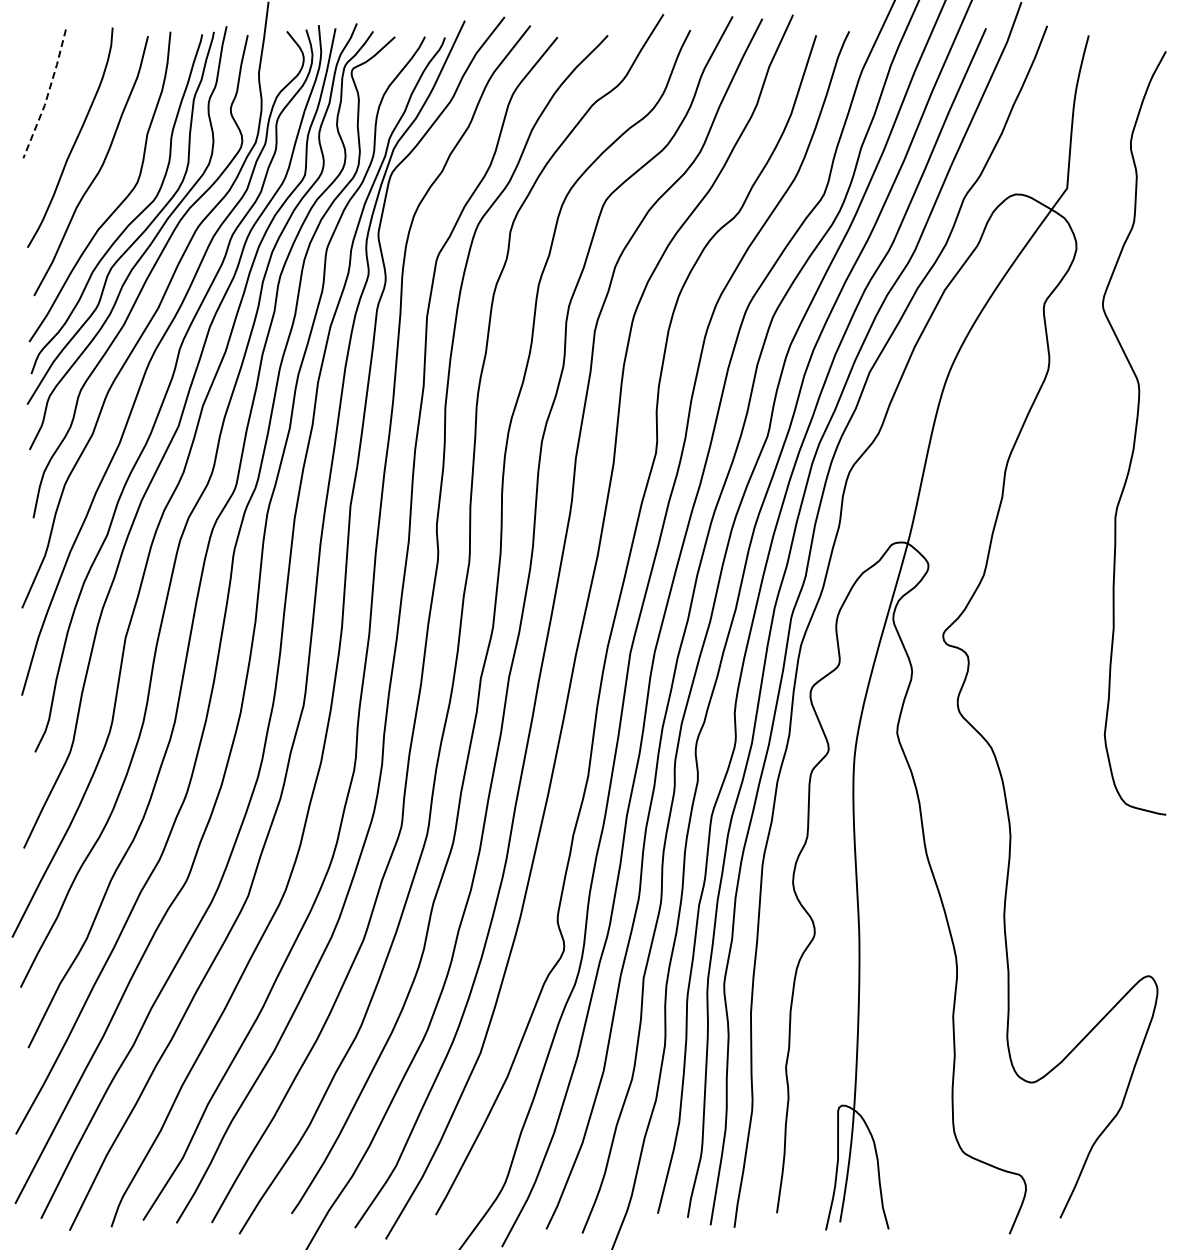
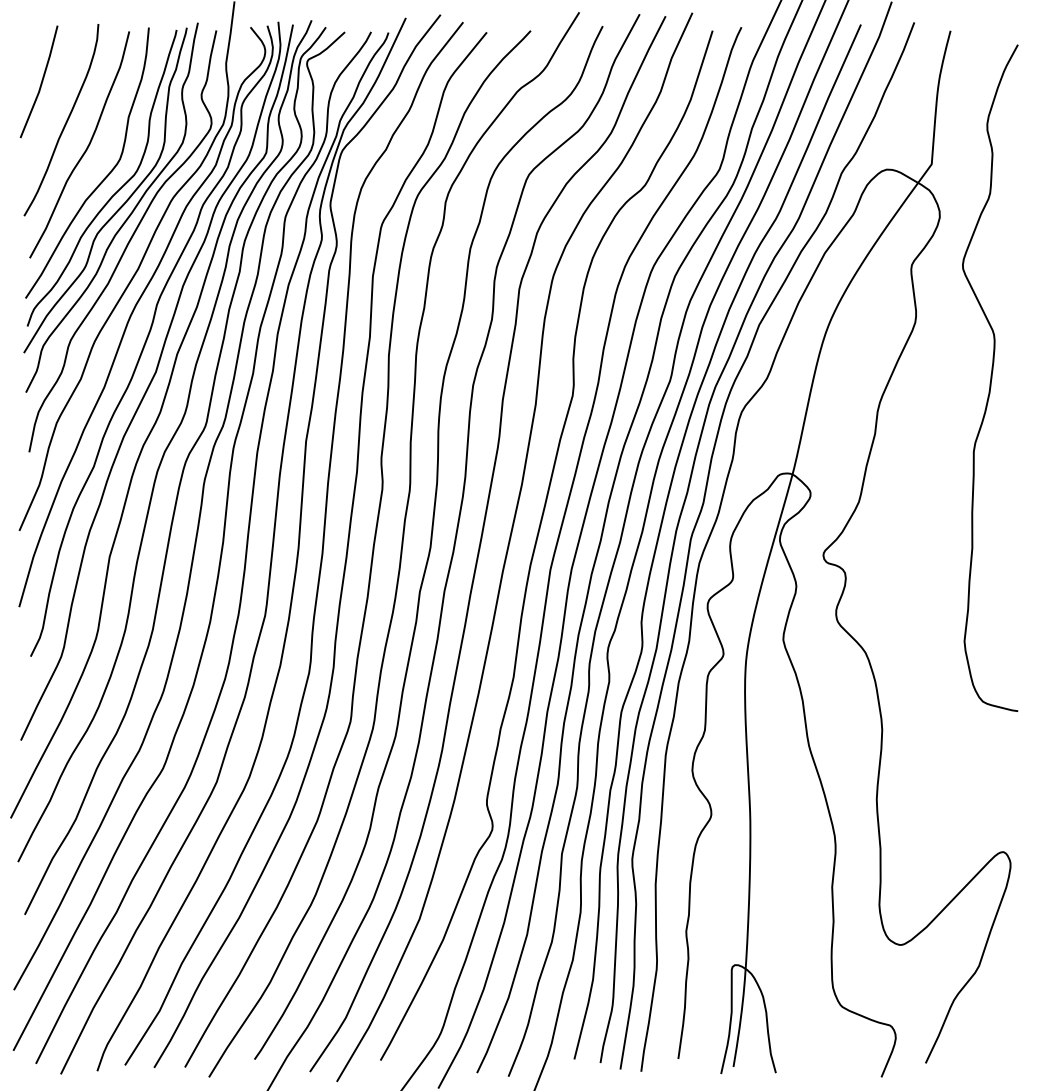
line: (47, 95) -> (41, 83), dashed -> solid

